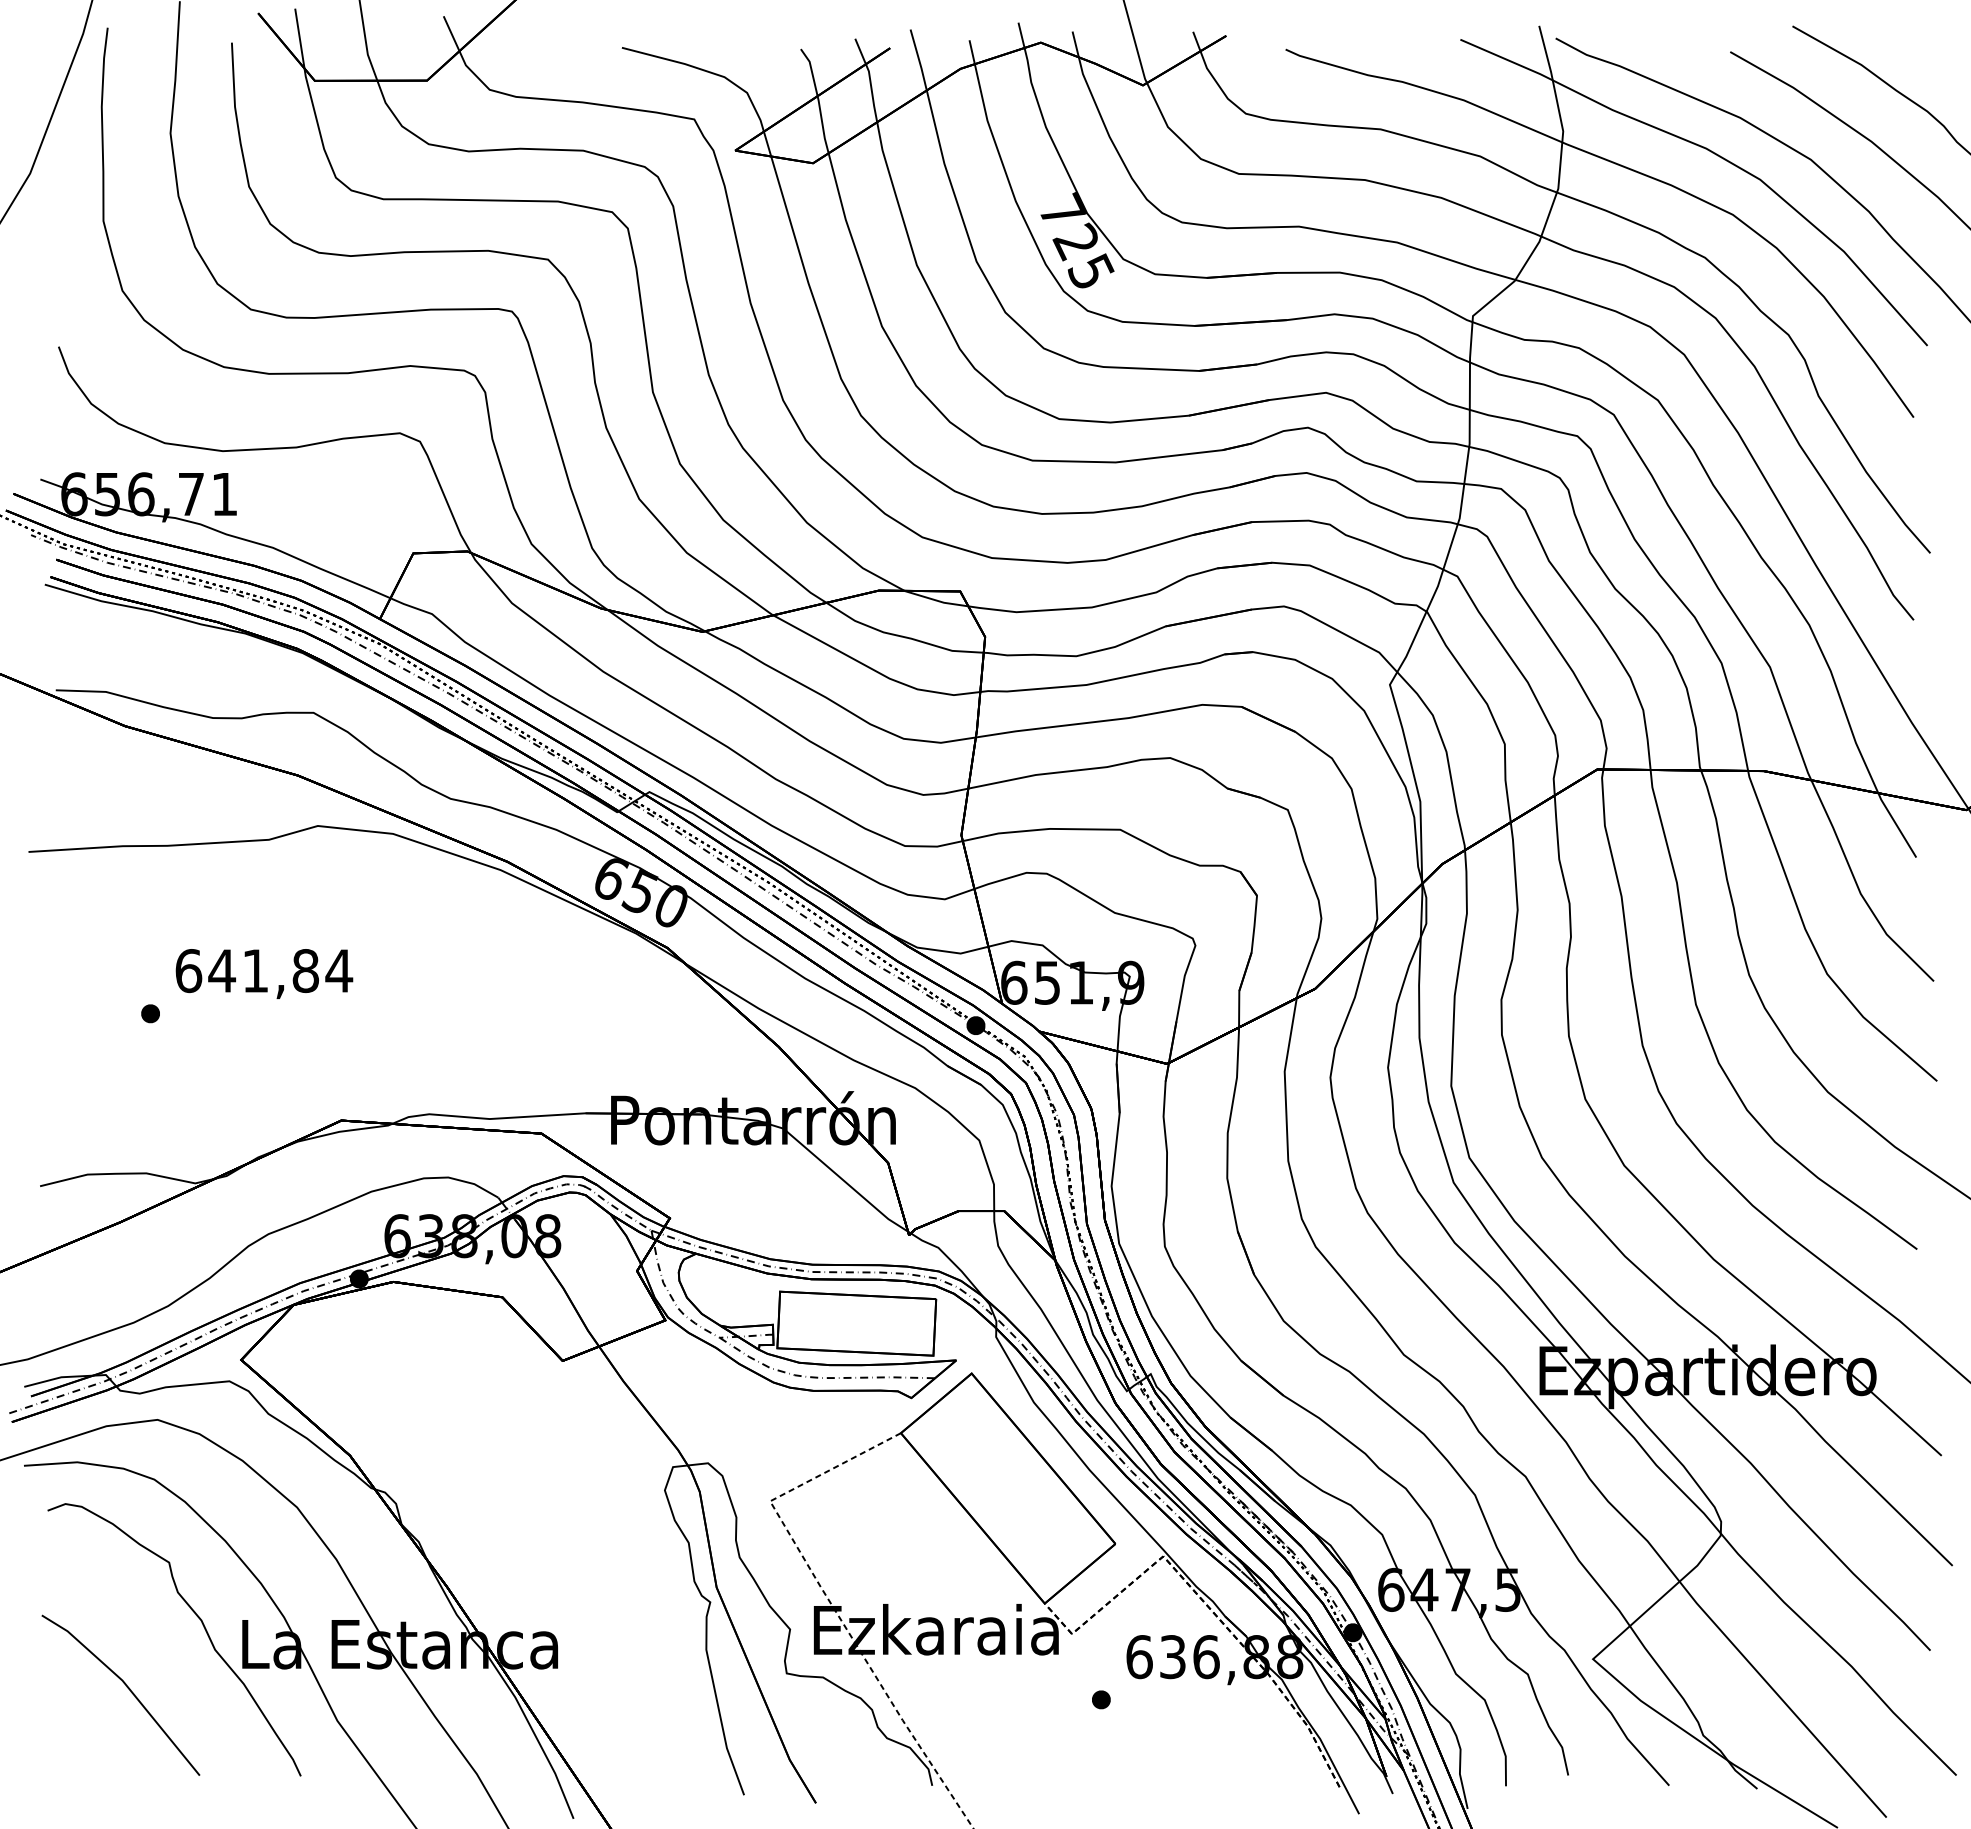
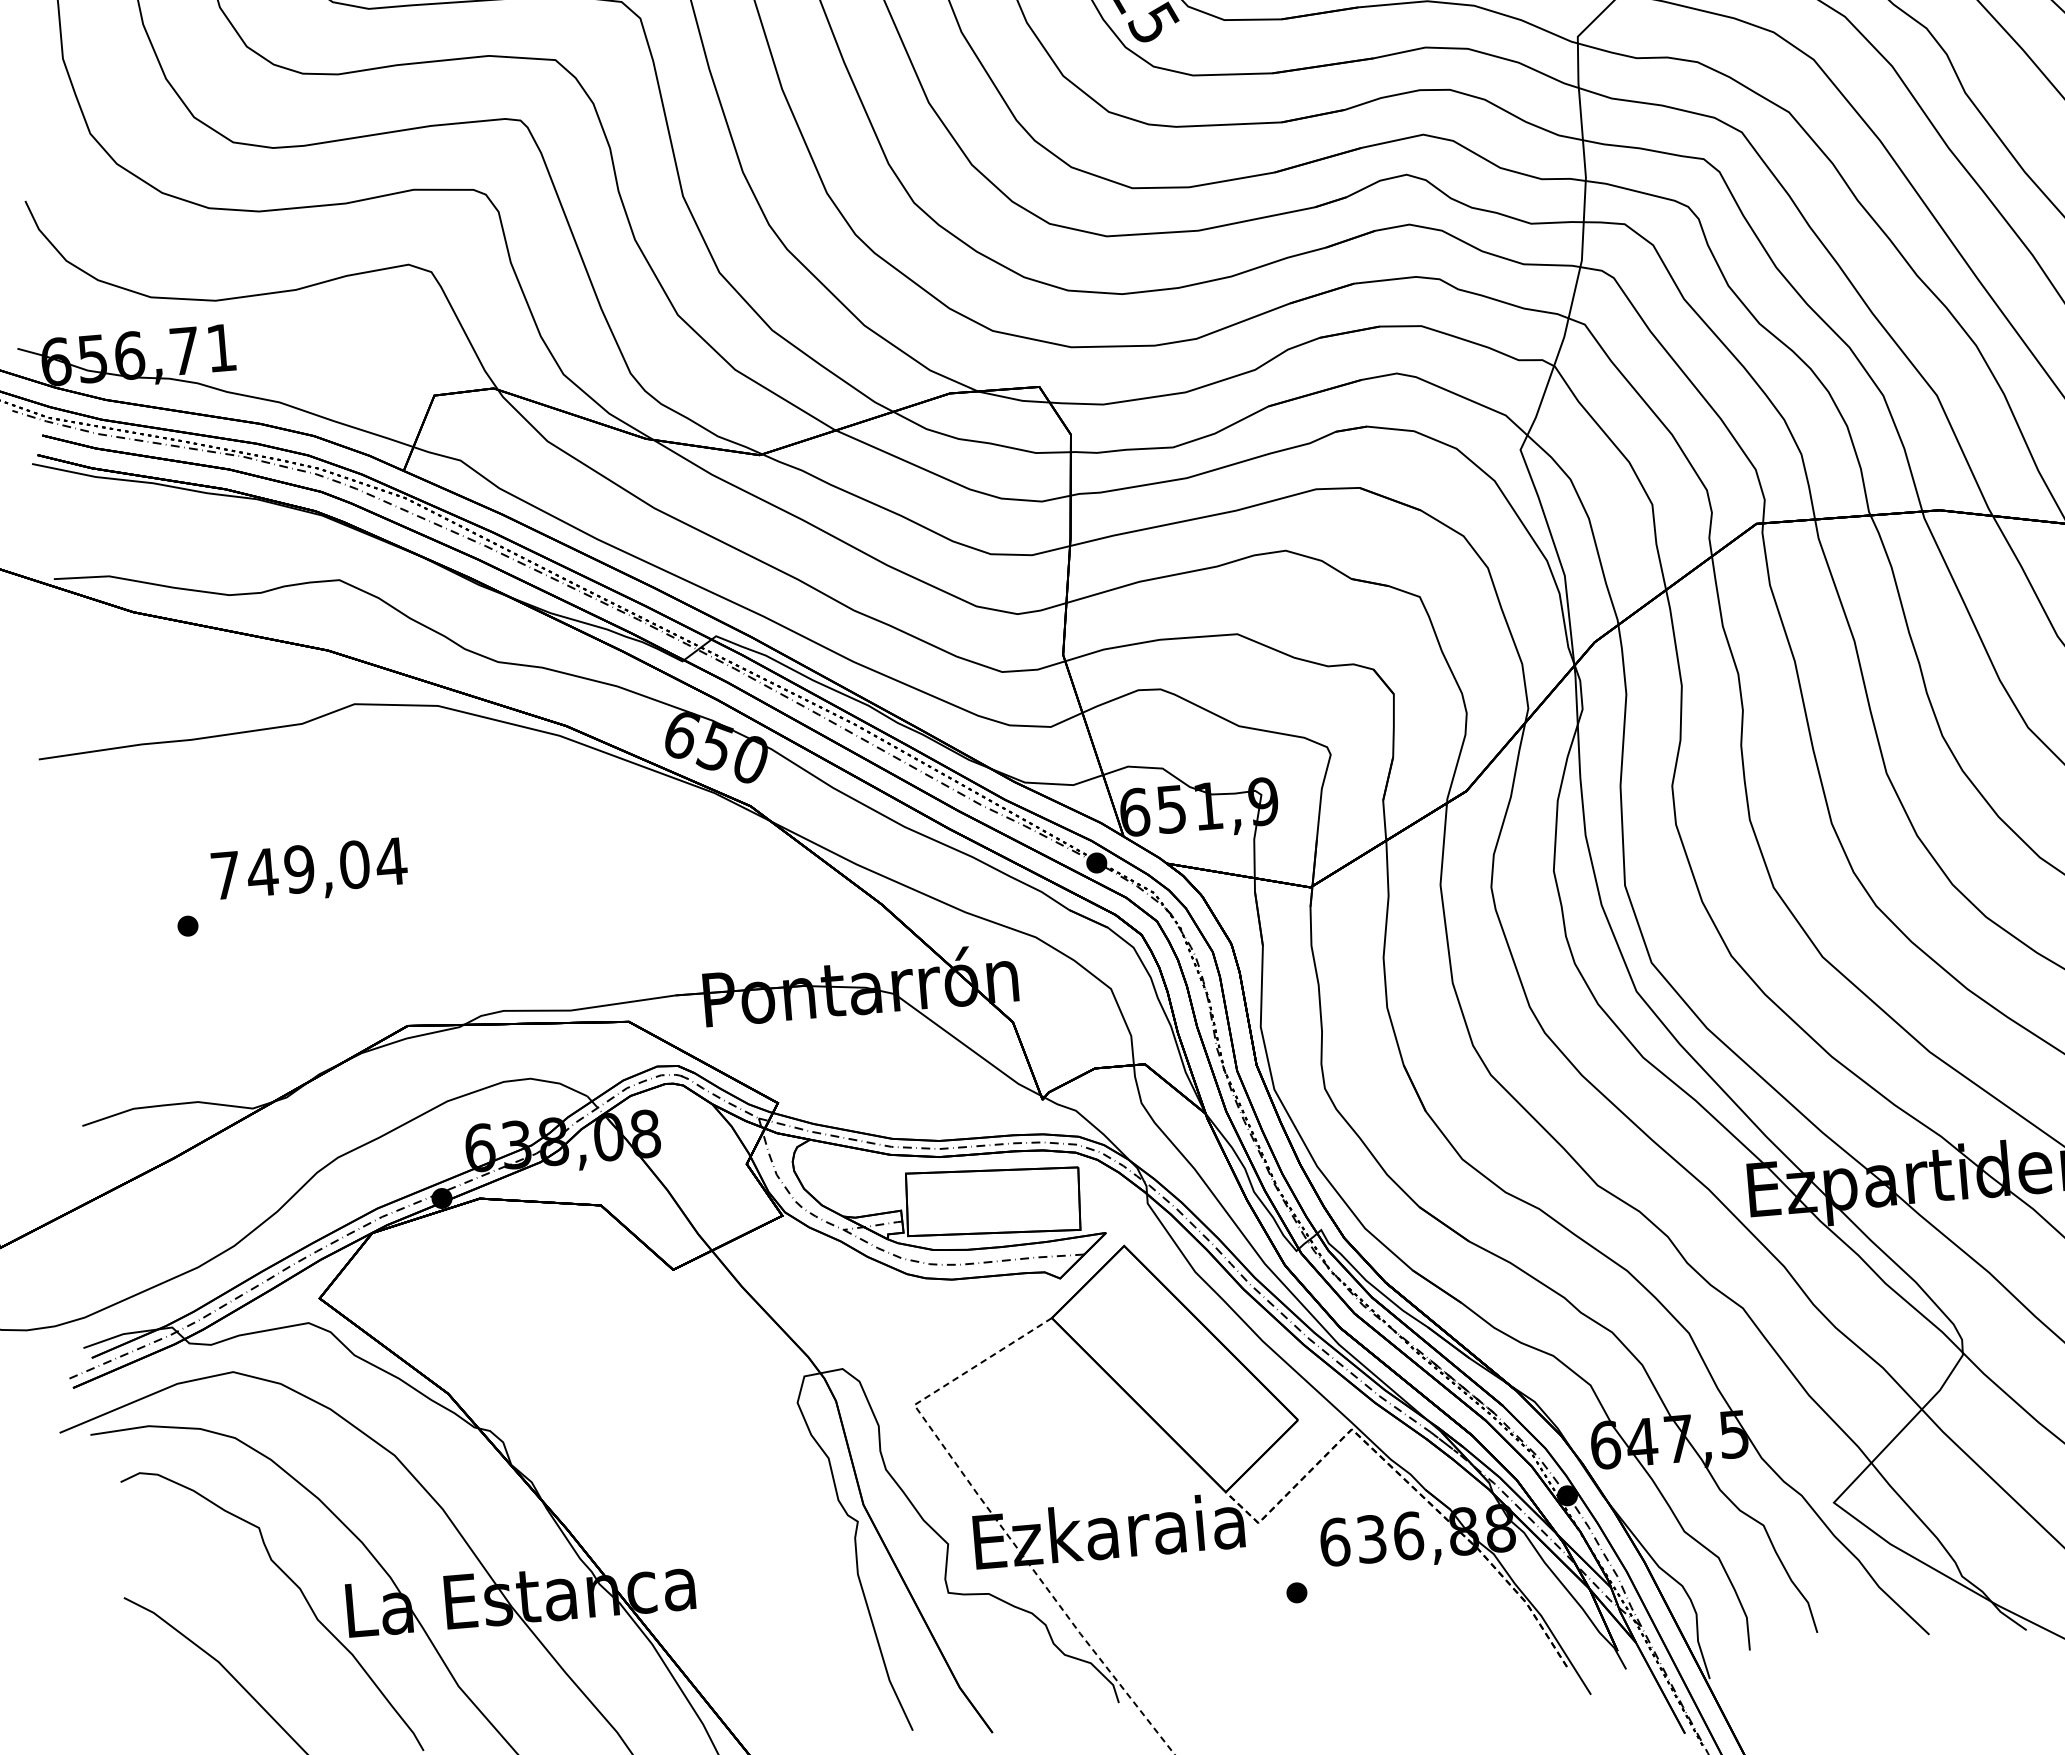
text: (247, 971) -> (290, 870), 641,84 -> 749,04

